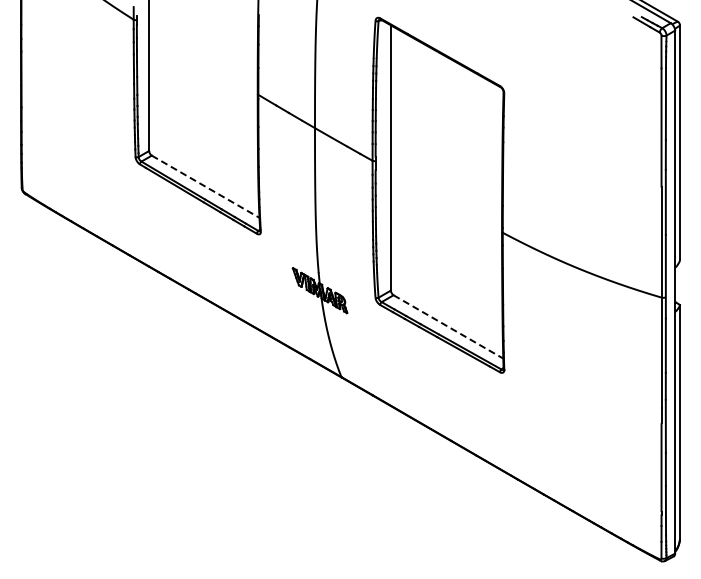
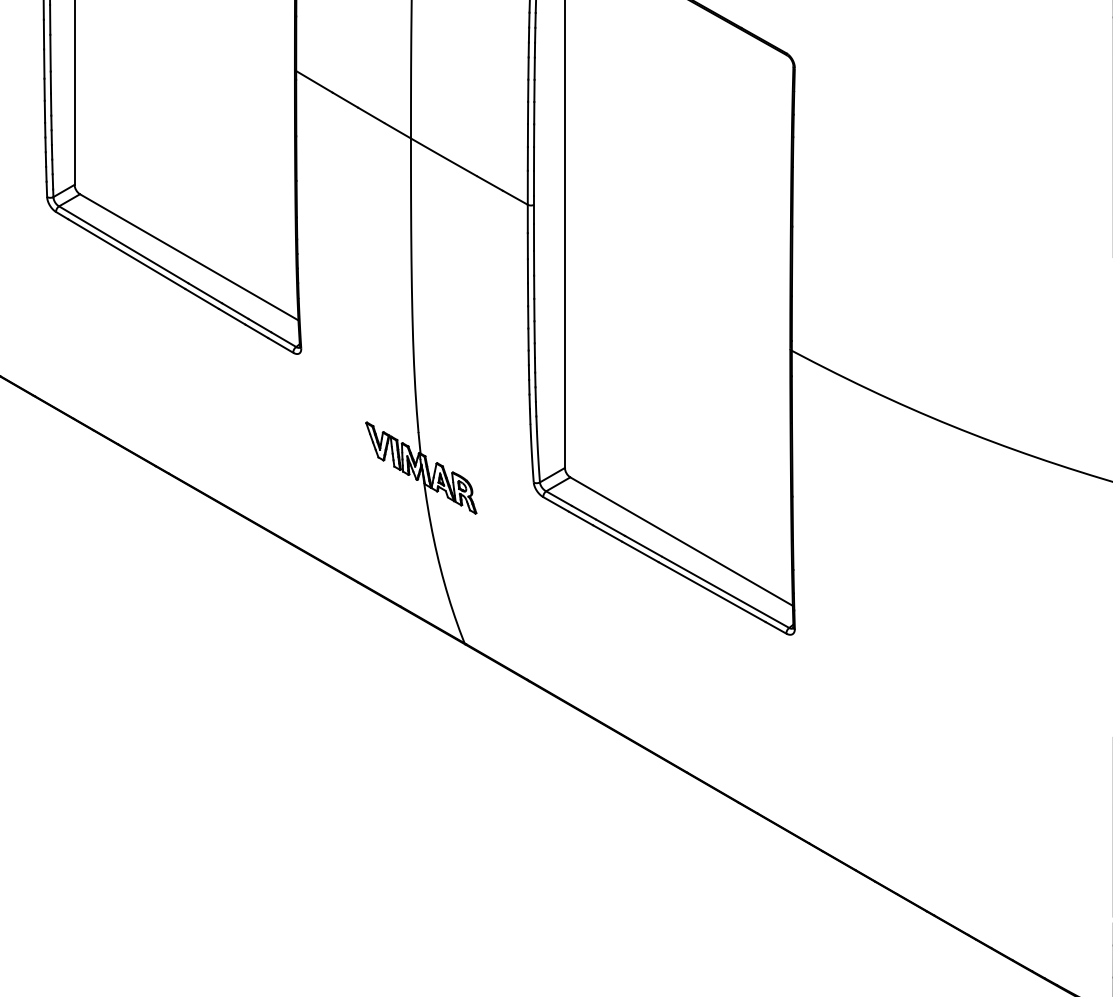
line: (206, 186) -> (190, 256), dashed -> solid
line: (448, 327) -> (681, 542), dashed -> solid

